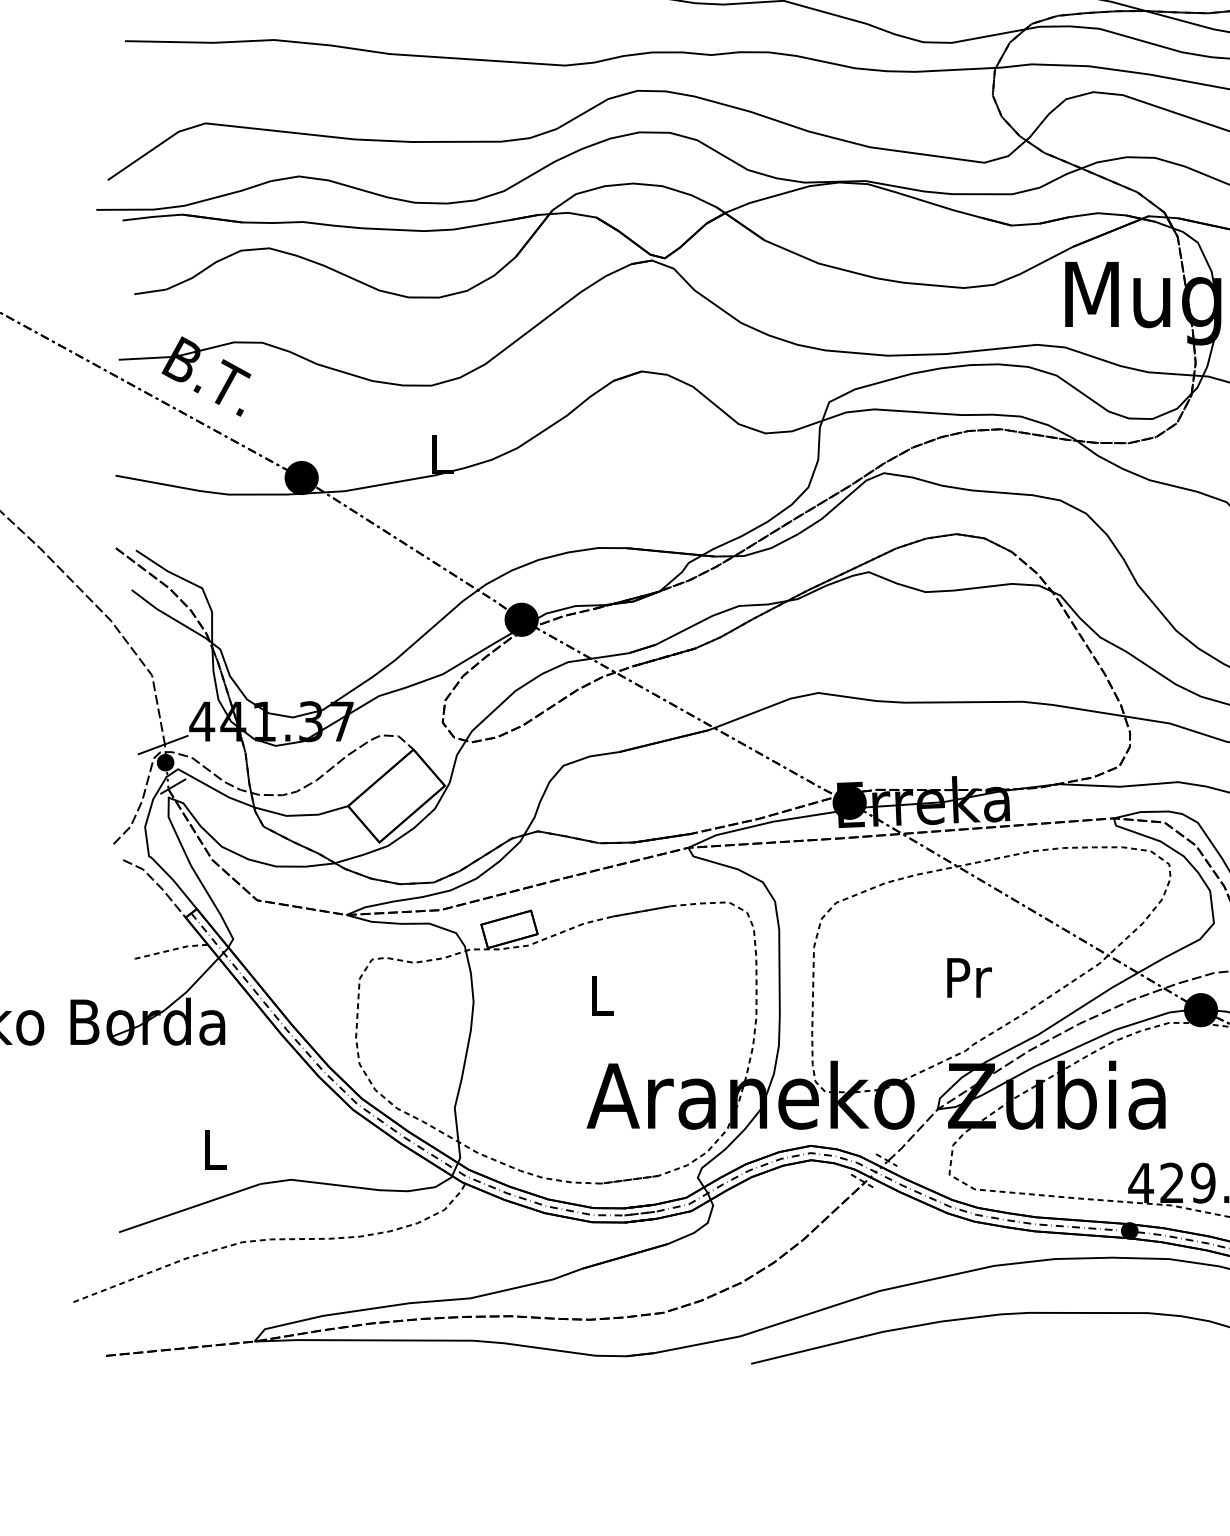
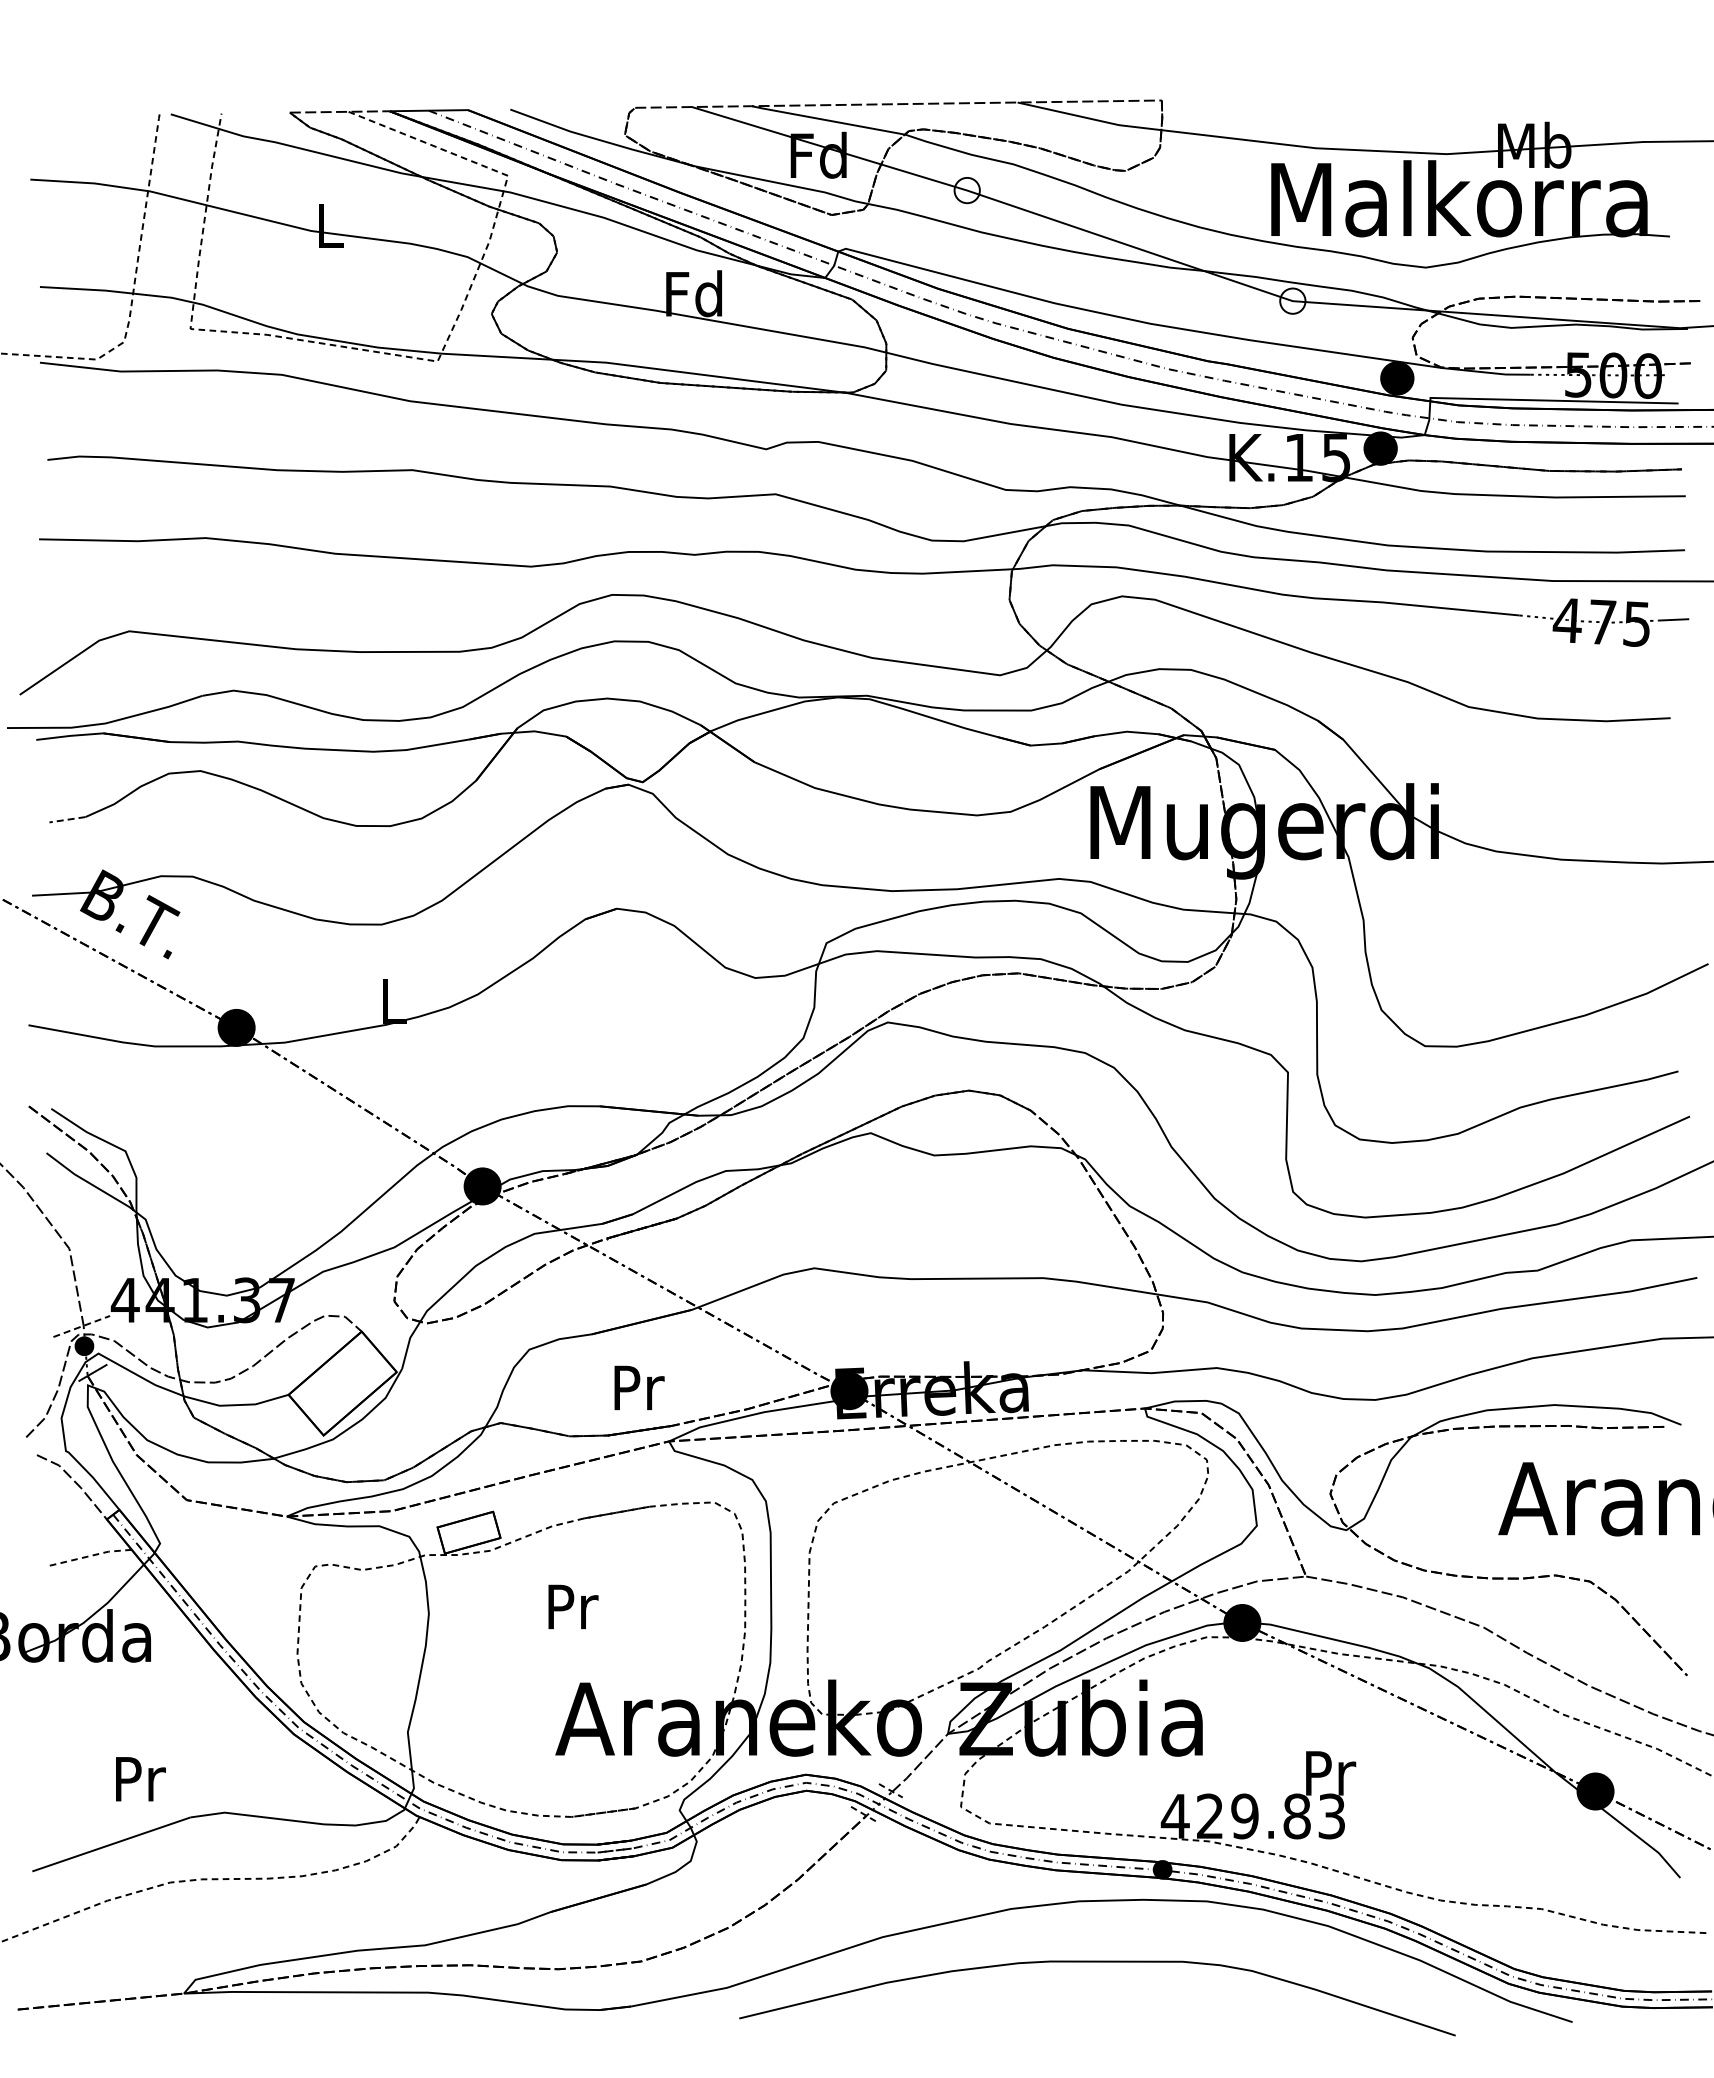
line: (149, 291) -> (66, 819), solid -> dashed
line: (163, 745) -> (82, 1326), solid -> dashed
text: (969, 977) -> (639, 1387), moved
text: (602, 995) -> (573, 1606), L -> Pr
text: (215, 1150) -> (140, 1779), L -> Pr

